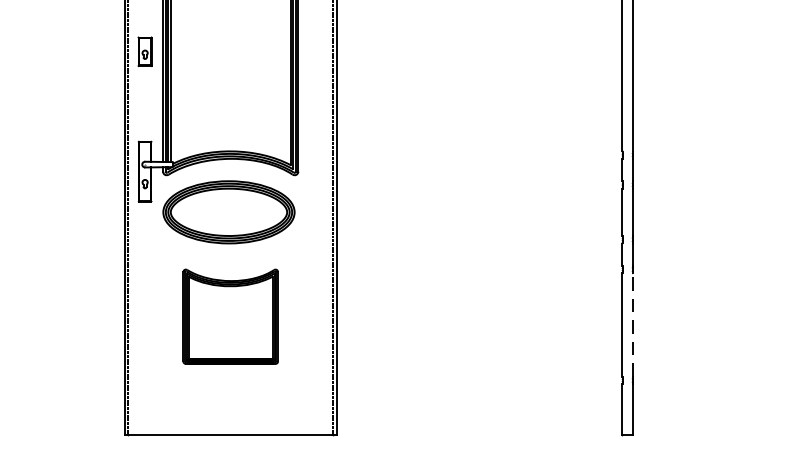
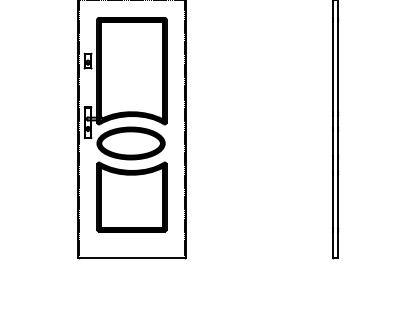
part: (229, 315) -> (131, 196), size x1.43
line: (633, 323) -> (338, 200), dashed -> solid

